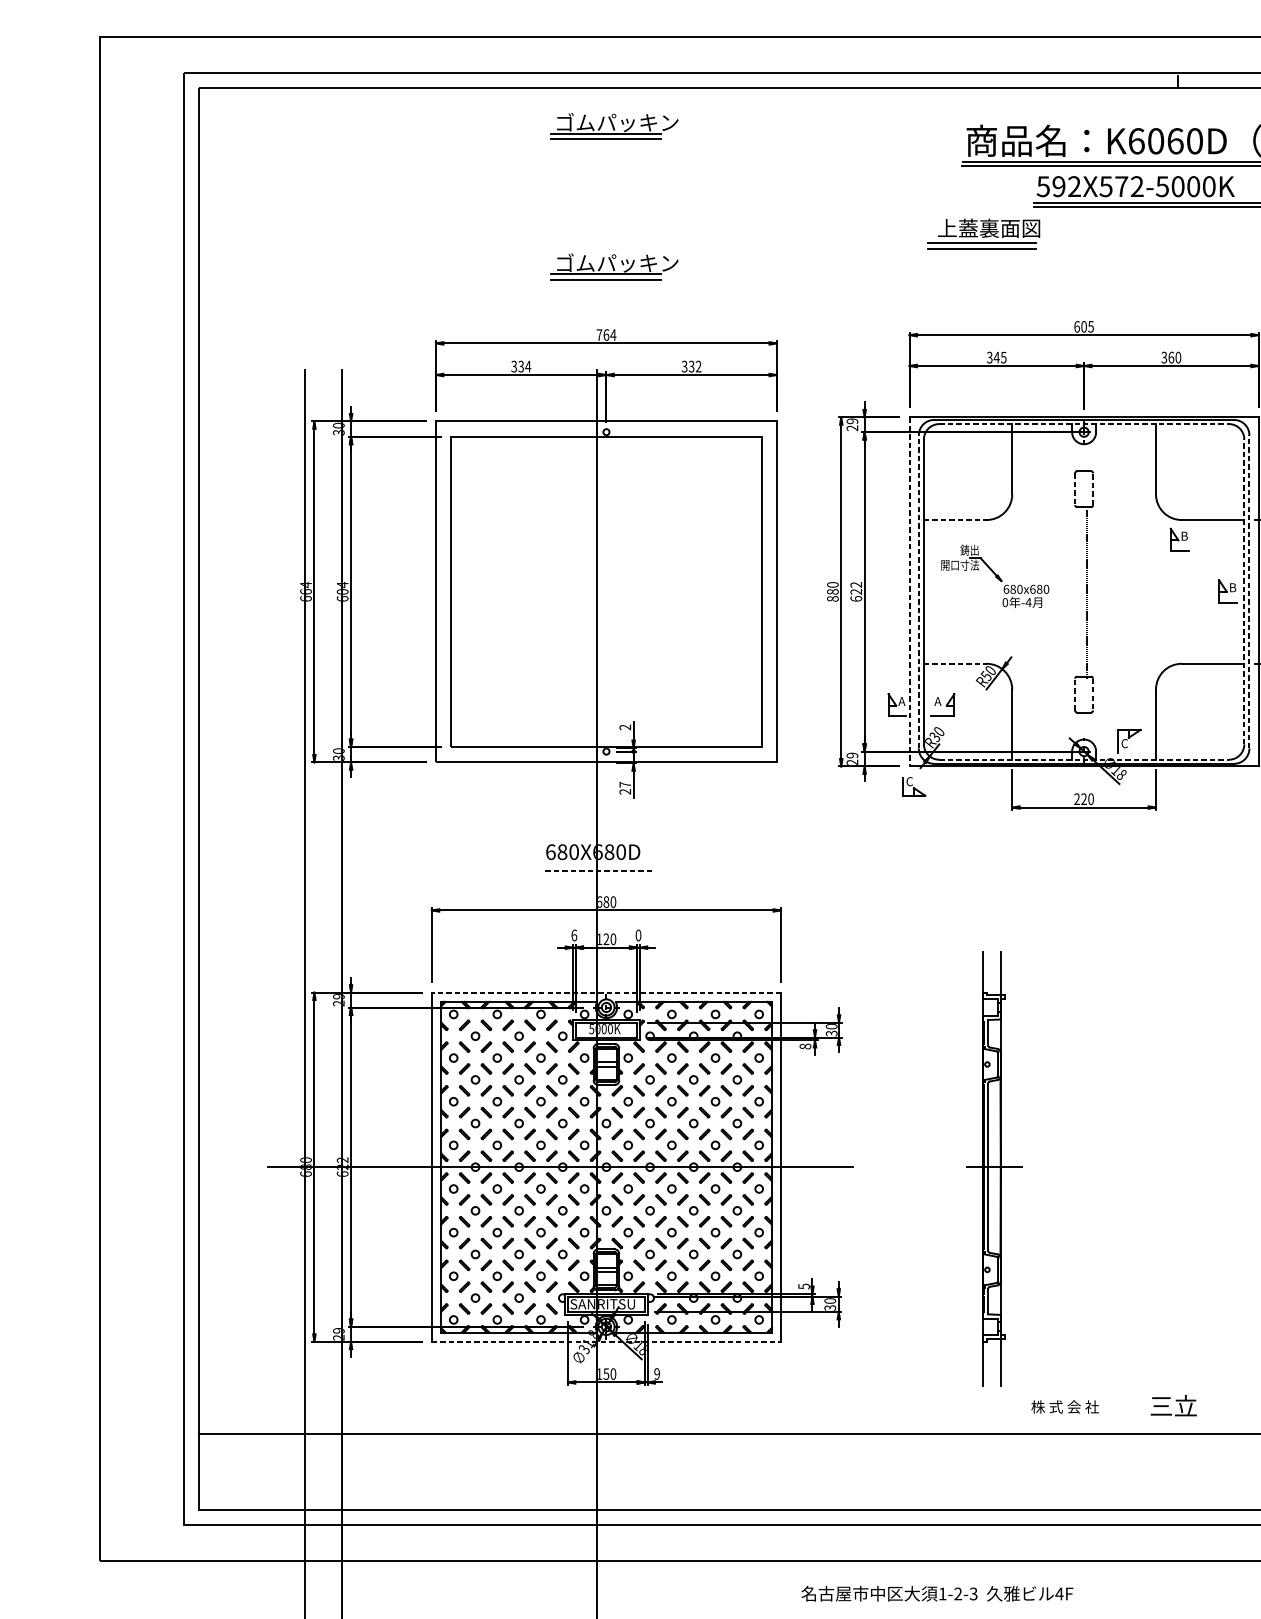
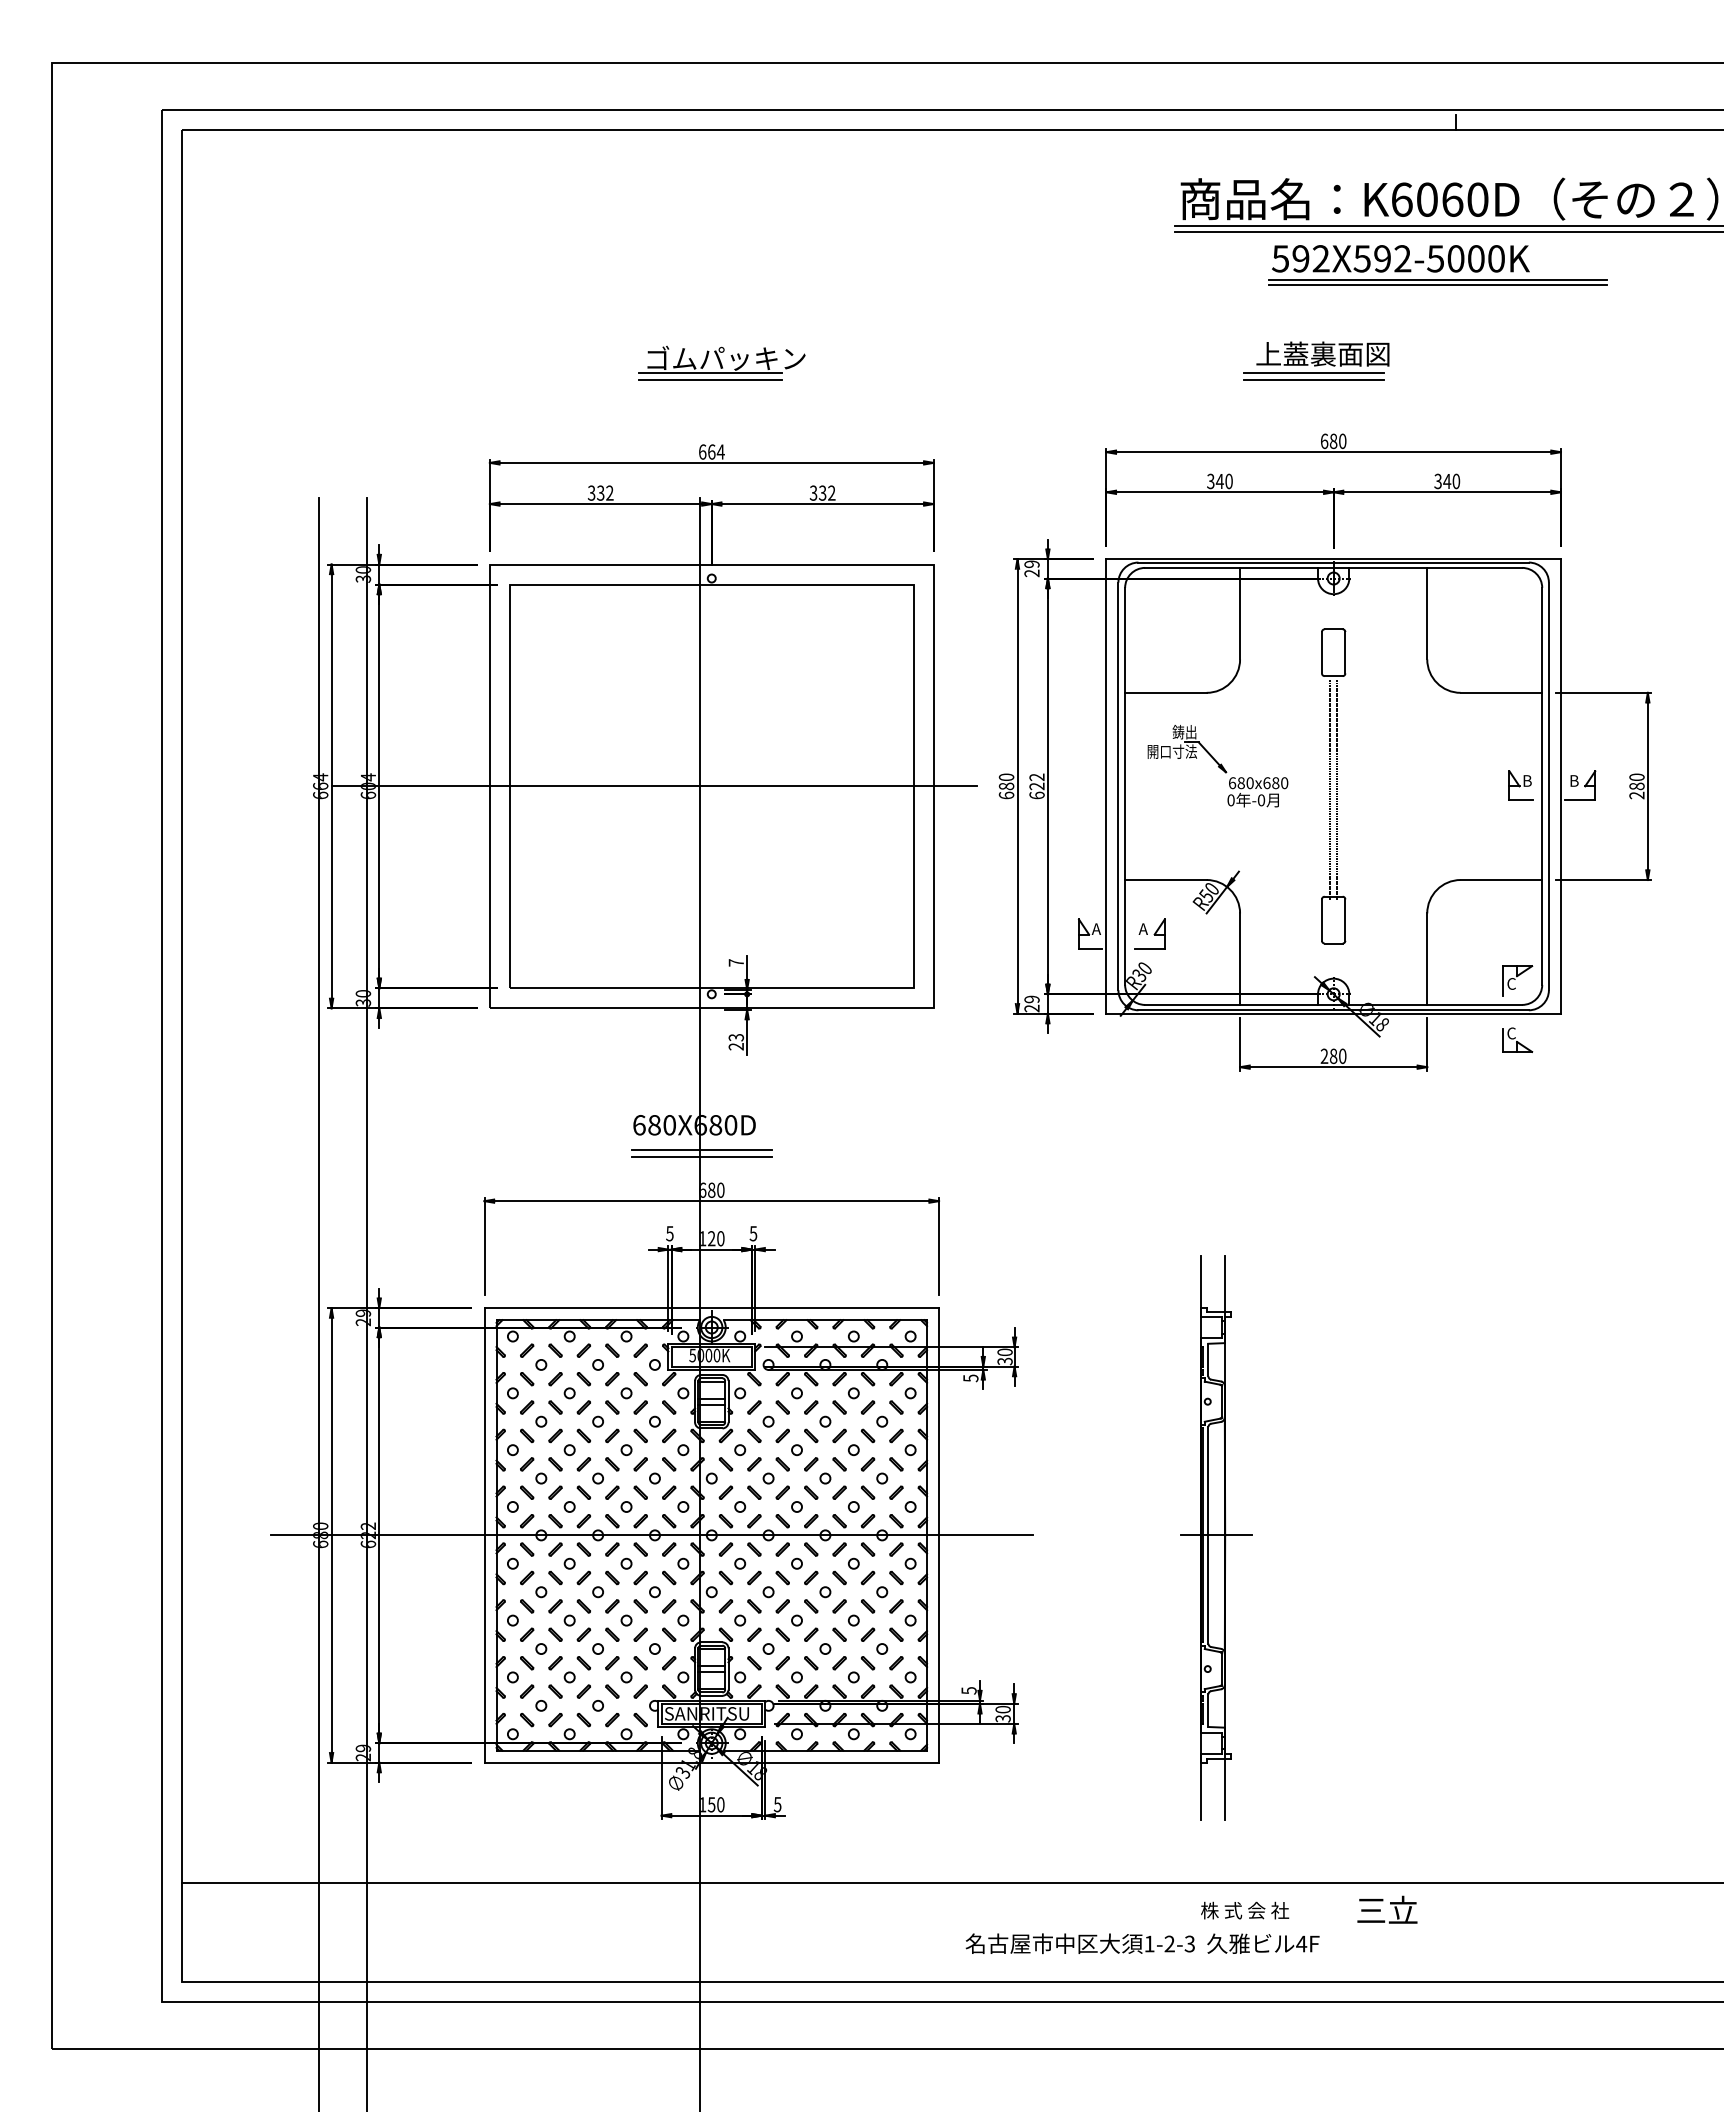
part: (613, 125) -> (721, 179), removed
text: (1121, 186) -> (1382, 258), 592X572-5000K -> 592X592-5000K
part: (984, 233) -> (1316, 360), moved
text: (1087, 326) -> (1337, 440), 605 -> 680
text: (599, 334) -> (702, 451), 764 -> 664
text: (1003, 356) -> (1228, 480), 345 -> 340
text: (1171, 357) -> (1447, 481), 360 -> 340
text: (527, 366) -> (609, 492), 334 -> 332
line: (1083, 423) -> (1333, 567), dashed -> solid
line: (1074, 489) -> (1321, 652), dashed -> solid
line: (1093, 489) -> (1345, 652), dashed -> solid
line: (954, 519) -> (1165, 692), dashed -> solid
part: (1179, 539) -> (1457, 718), removed
line: (562, 591) -> (654, 786), added
line: (909, 591) -> (1106, 786), dashed -> solid
line: (918, 591) -> (1118, 786), dashed -> solid
line: (1244, 591) -> (1542, 785), dashed -> solid
line: (1249, 591) -> (1548, 786), dashed -> solid
line: (1081, 594) -> (1330, 789), added
text: (832, 598) -> (1006, 795), 880 -> 680
text: (1028, 602) -> (1261, 800), -4 -> -0
line: (954, 664) -> (1165, 880), dashed -> solid
line: (1074, 694) -> (1321, 920), dashed -> solid
line: (1093, 694) -> (1345, 920), dashed -> solid
text: (624, 727) -> (735, 962), 2 -> 7
part: (1129, 740) -> (1517, 980), moved
line: (1083, 759) -> (1333, 1004), dashed -> solid
text: (625, 784) -> (736, 1037), 27 -> 23
part: (914, 786) -> (1517, 1039), moved
text: (1083, 799) -> (1333, 1056), 220 -> 280
line: (599, 870) -> (702, 1149), dashed -> solid
line: (598, 876) -> (701, 1157), added
text: (573, 935) -> (669, 1233), 6 -> 5
text: (638, 935) -> (753, 1233), 0 -> 5
line: (606, 992) -> (711, 1308), dashed -> solid
text: (805, 1046) -> (970, 1378), 8 -> 5
line: (607, 1341) -> (712, 1762), dashed -> solid
text: (656, 1373) -> (777, 1804), 9 -> 5
text: (1173, 1405) -> (1387, 1909), moved
text: (1065, 1406) -> (1245, 1910), moved
text: (937, 1593) -> (1142, 1943), moved

